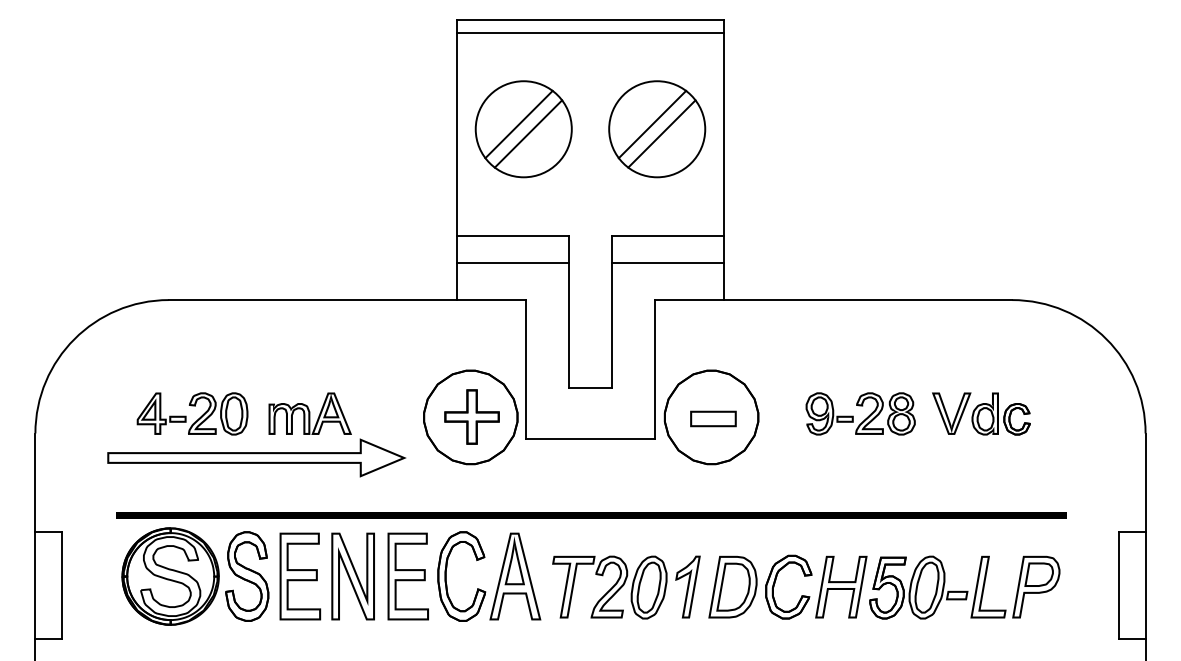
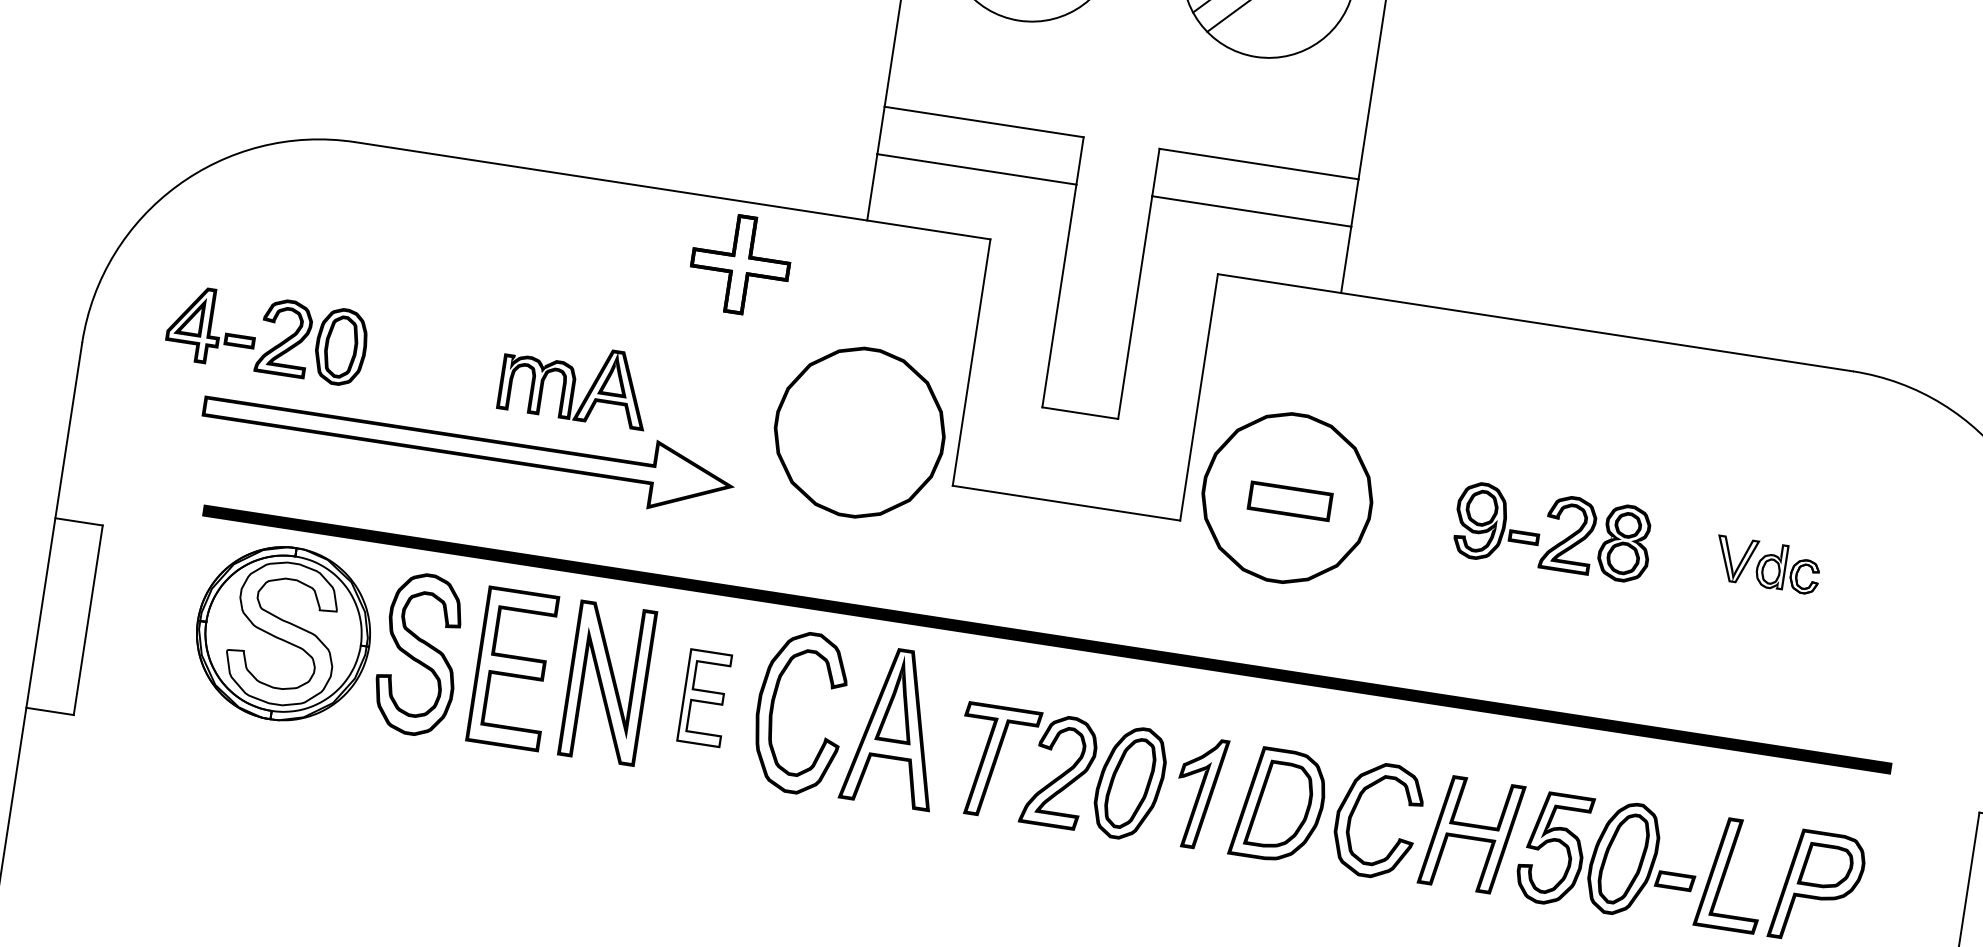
part: (981, 413) -> (1767, 564), size x0.6
part: (186, 415) -> (255, 336), moved
part: (471, 416) -> (739, 263), moved
part: (407, 576) -> (704, 697), size x0.6

